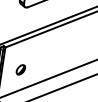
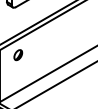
part: (21, 70) -> (18, 55), moved

